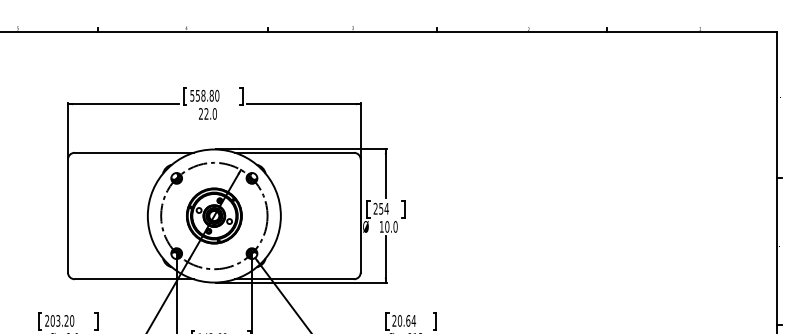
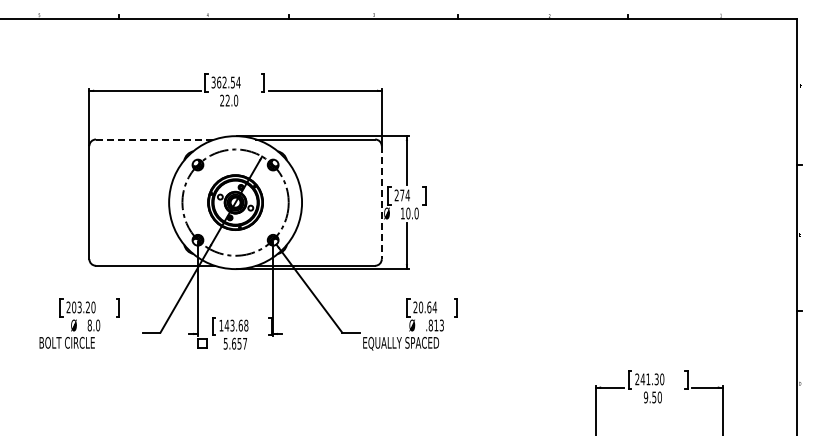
text: (204, 95) -> (225, 82), 558.80 -> 362.54
line: (134, 152) -> (155, 139), solid -> dashed
text: (381, 208) -> (402, 195), 254 -> 274
line: (360, 216) -> (381, 203), solid -> dashed

